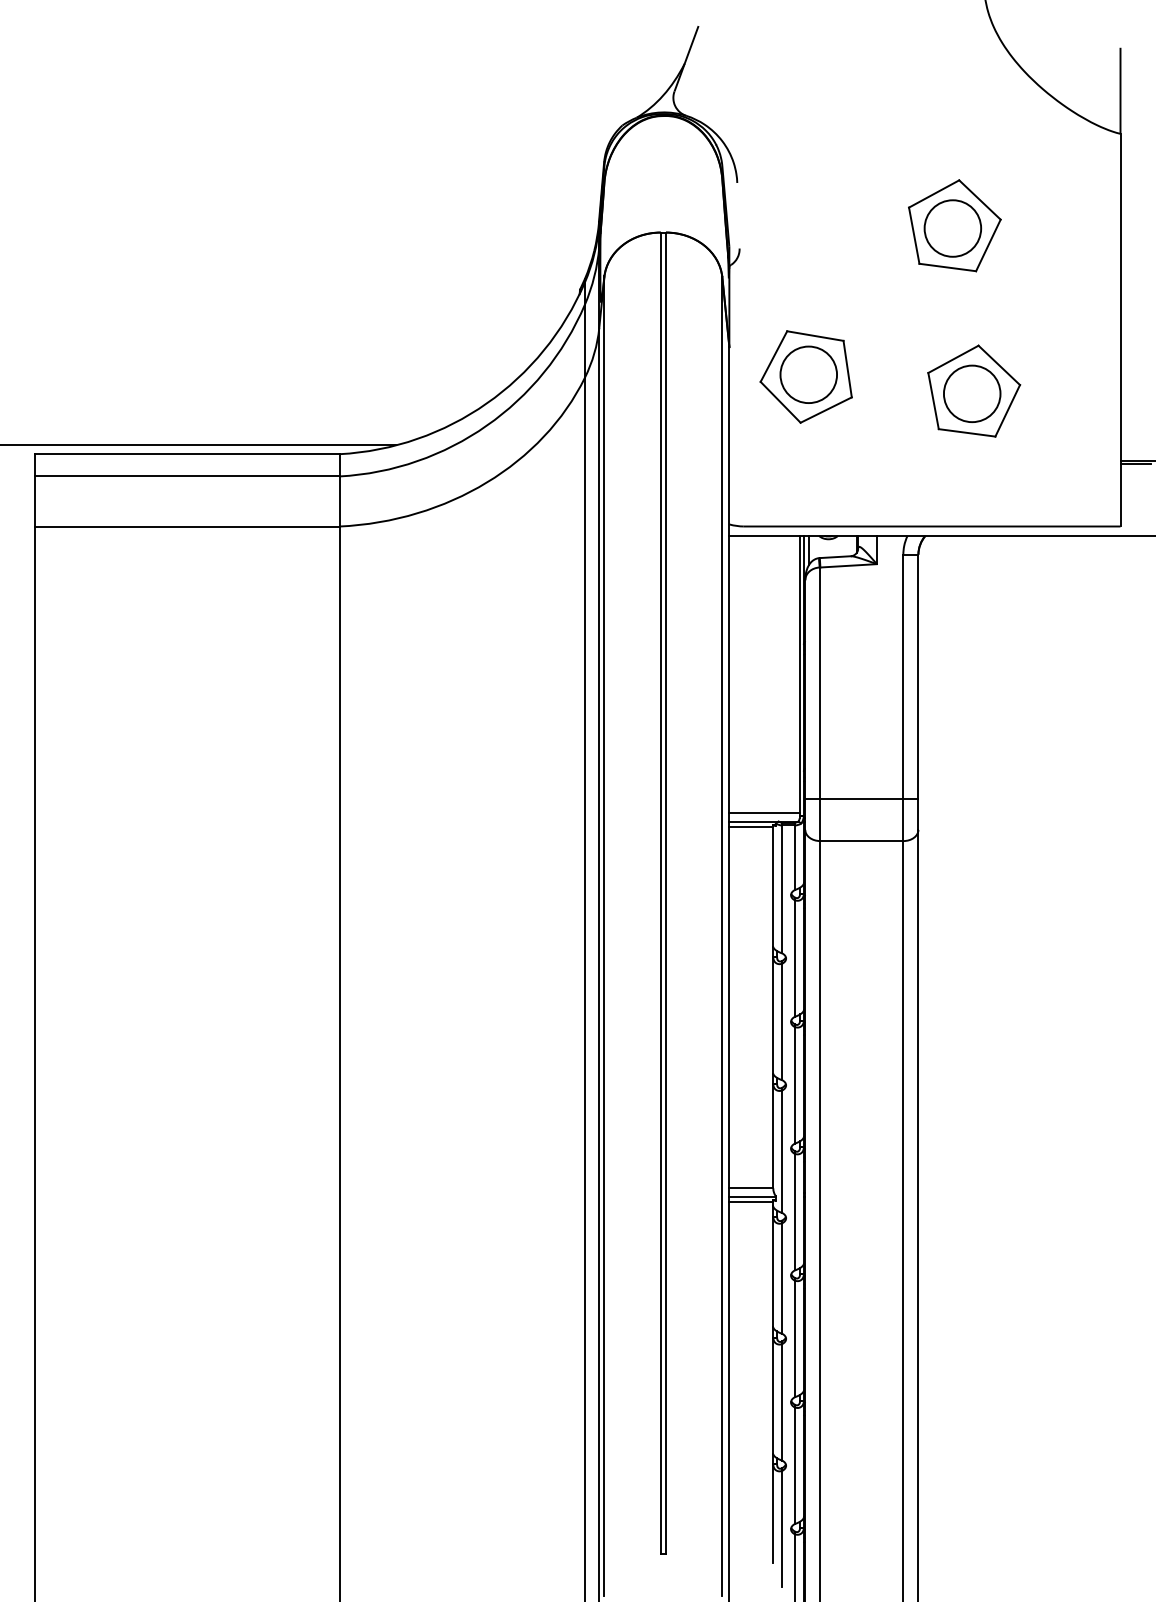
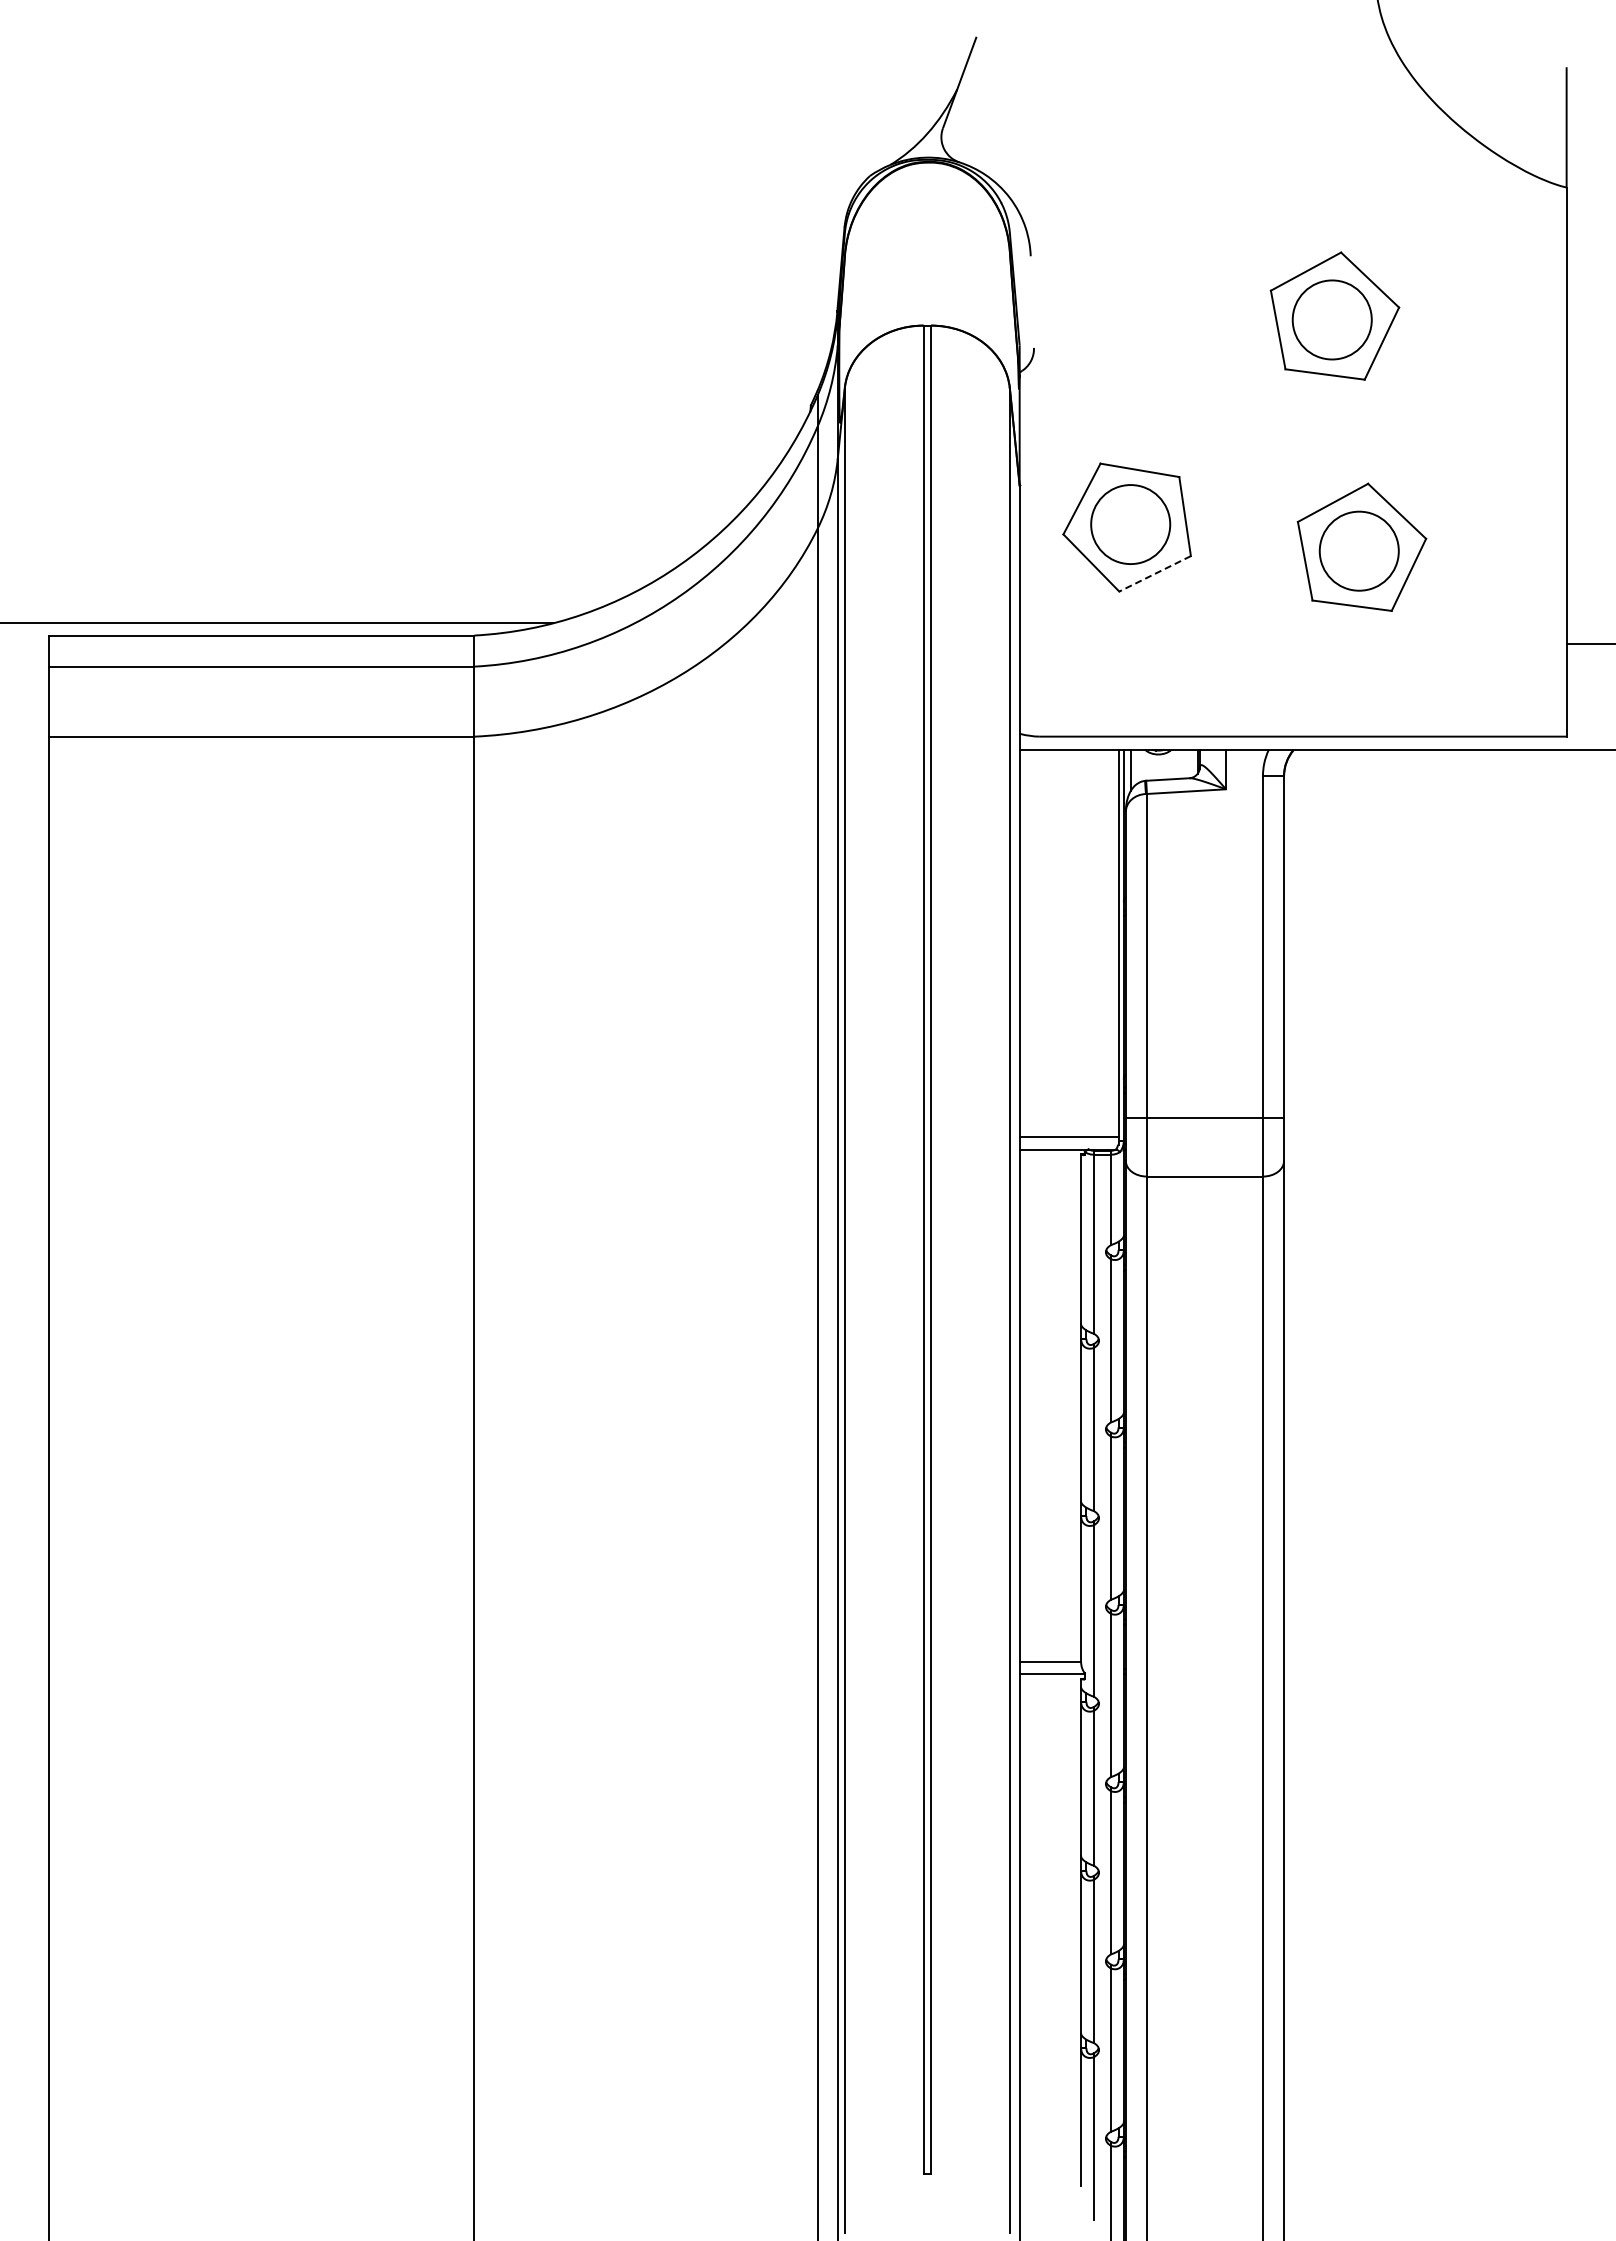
line: (826, 409) -> (1155, 573), solid -> dashed
line: (1135, 463) -> (1587, 648), removed
line: (751, 826) -> (1050, 1156), removed
line: (751, 1202) -> (1050, 1681), removed

